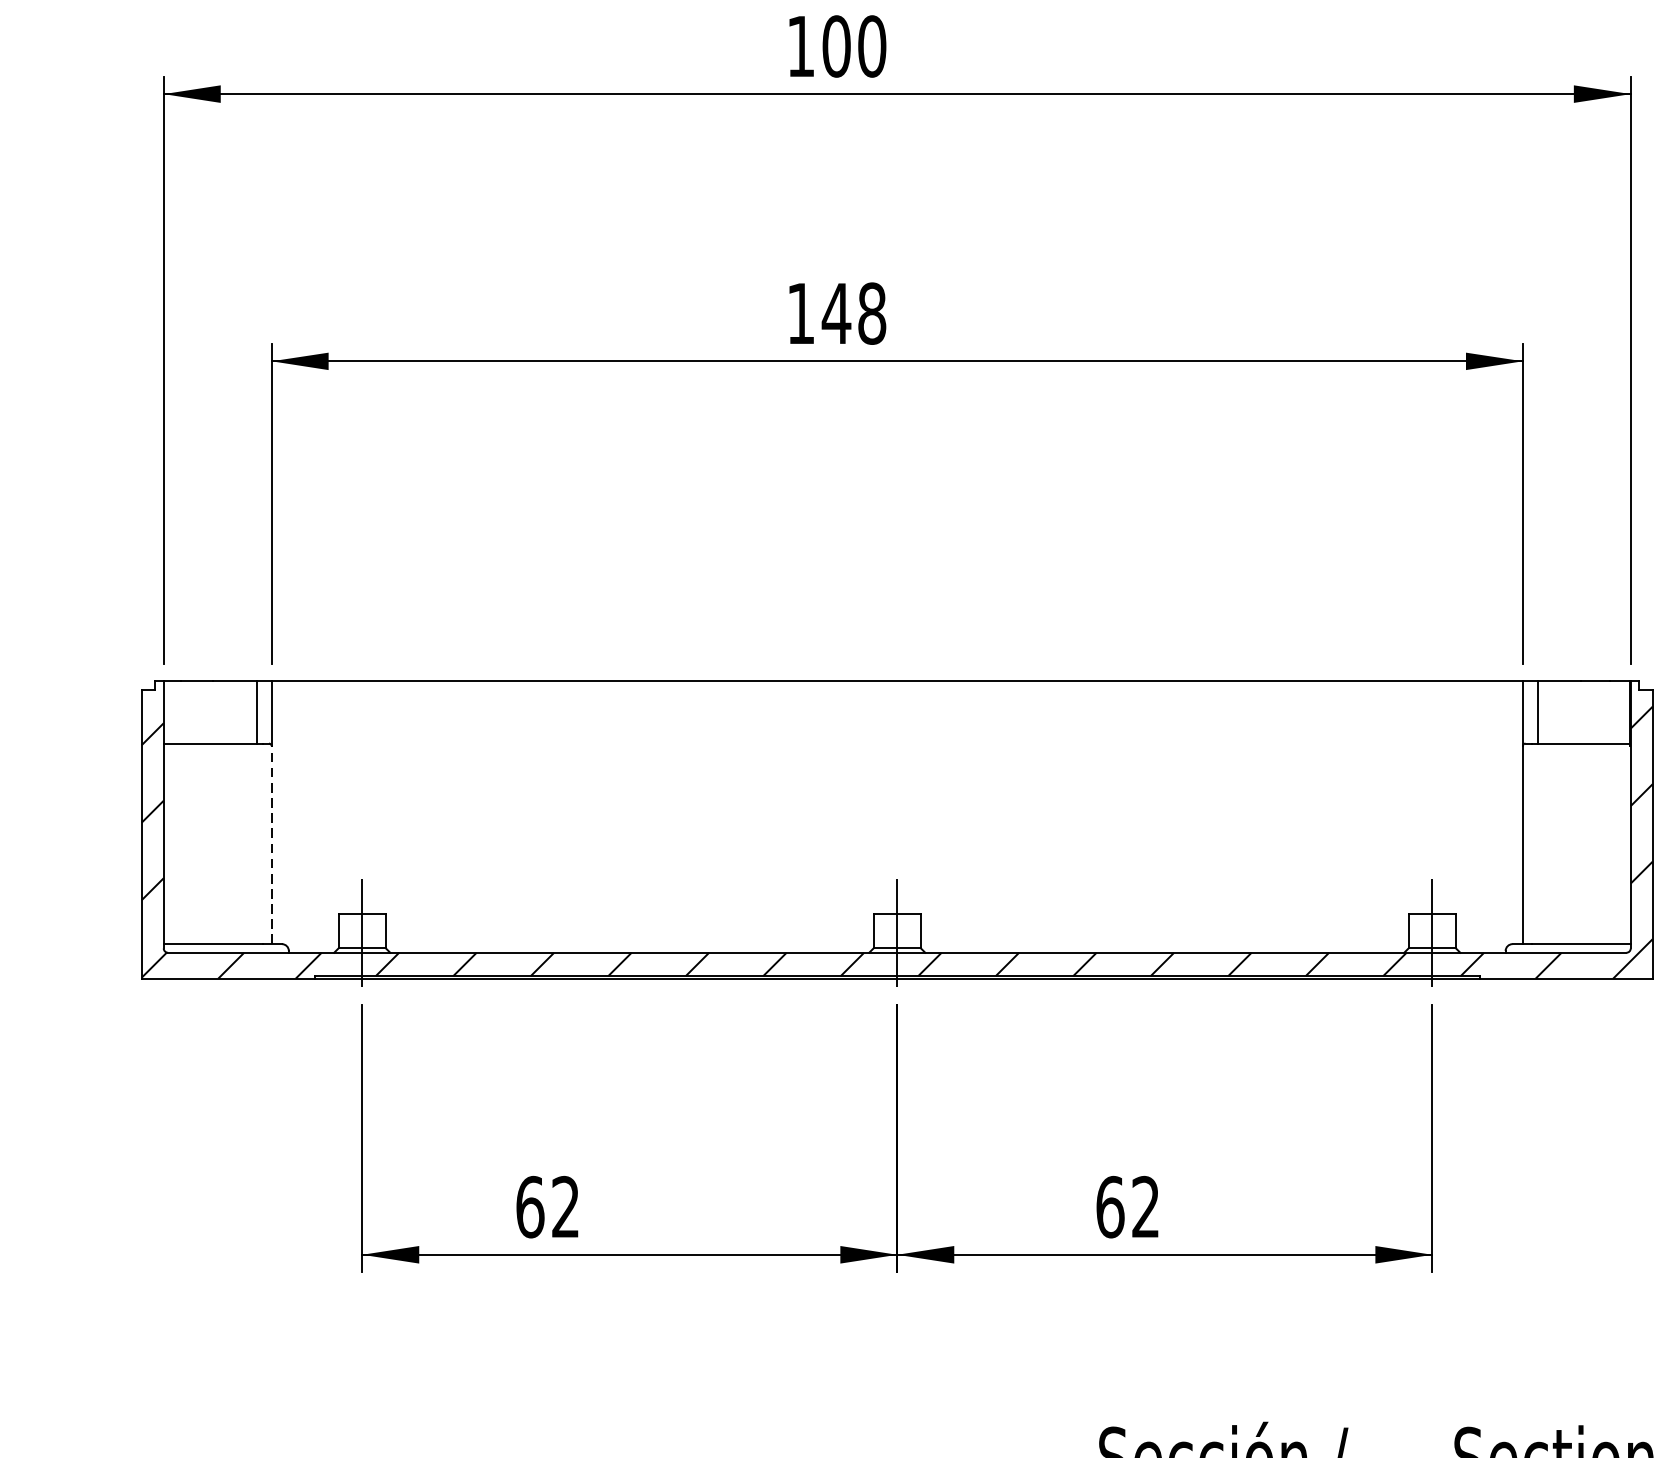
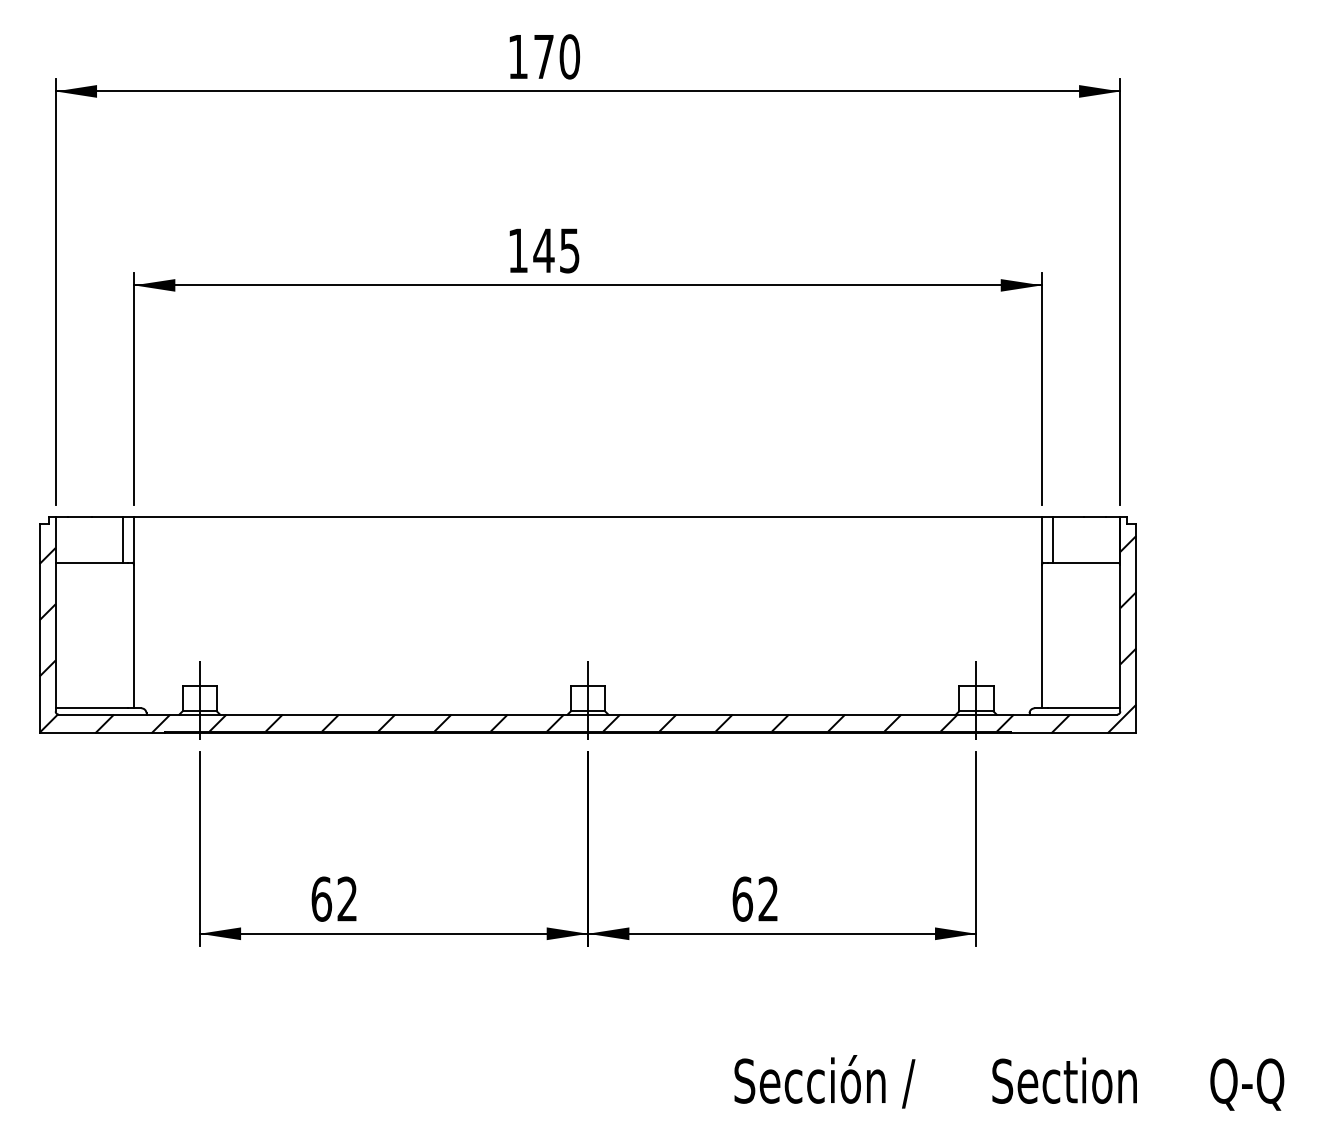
text: (837, 45) -> (544, 56), 100 -> 170
text: (871, 313) -> (569, 250), 148 -> 145
line: (270, 845) -> (133, 636), dashed -> solid

